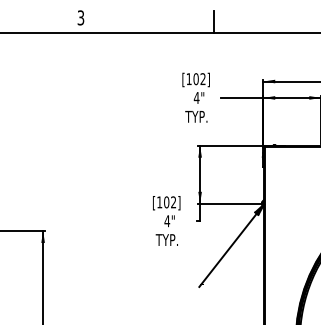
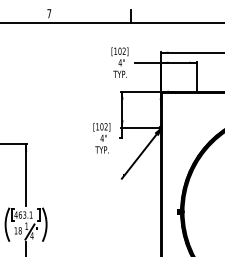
text: (81, 17) -> (49, 13), 3 -> 7

